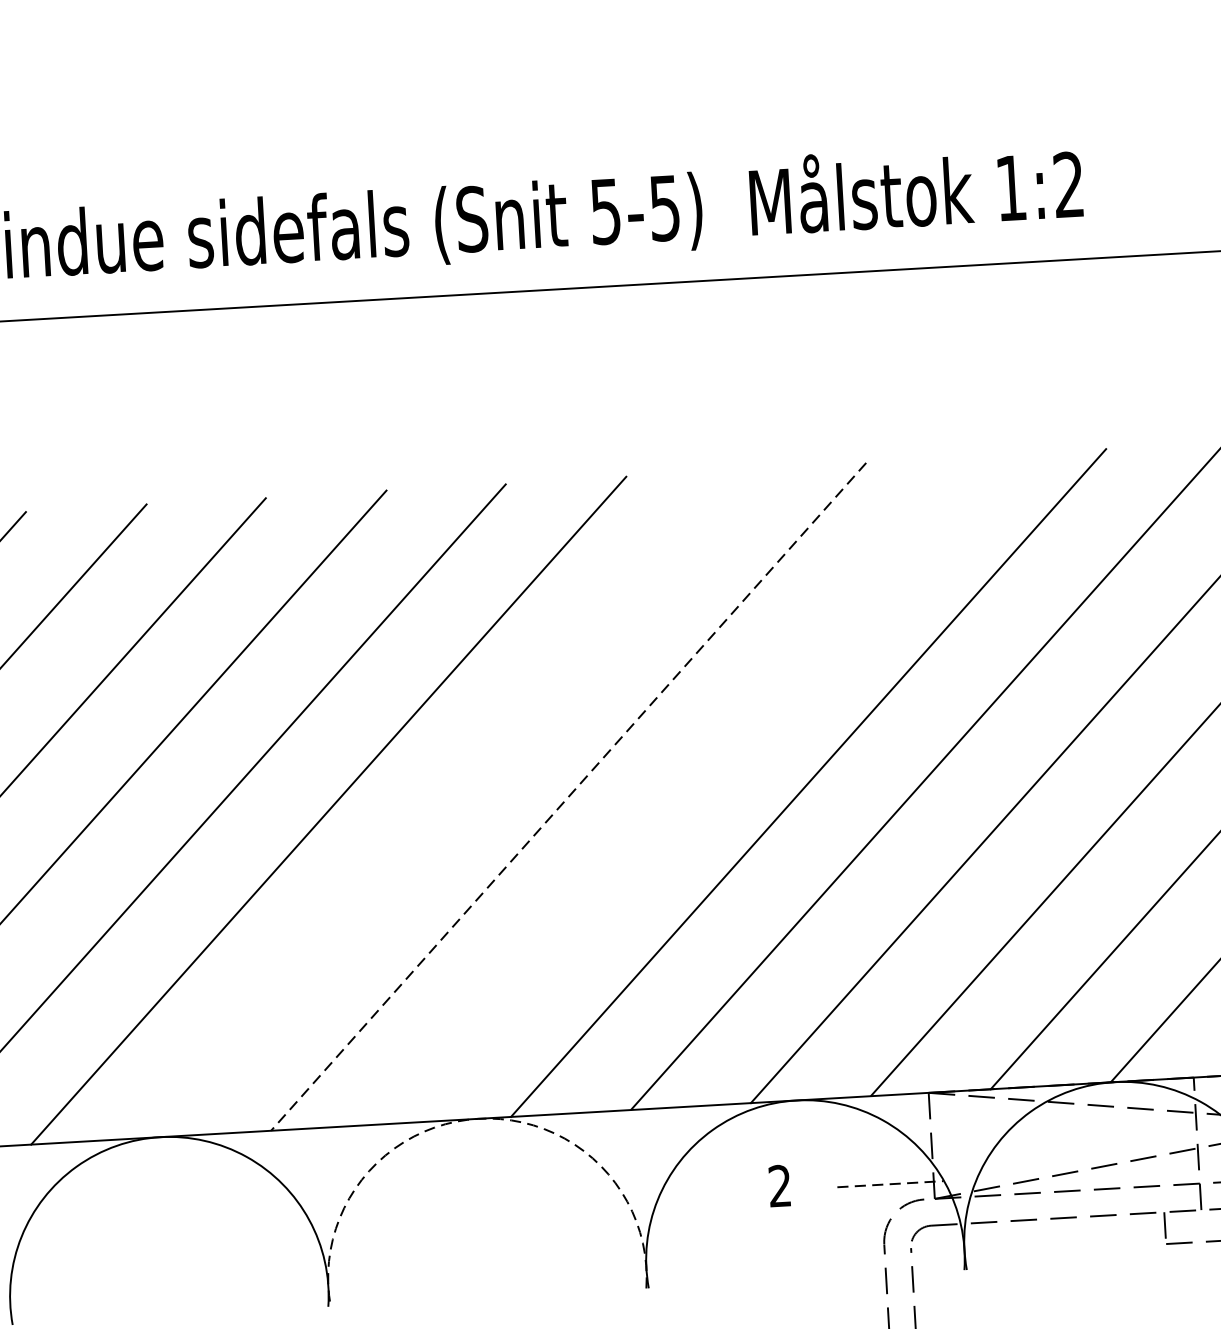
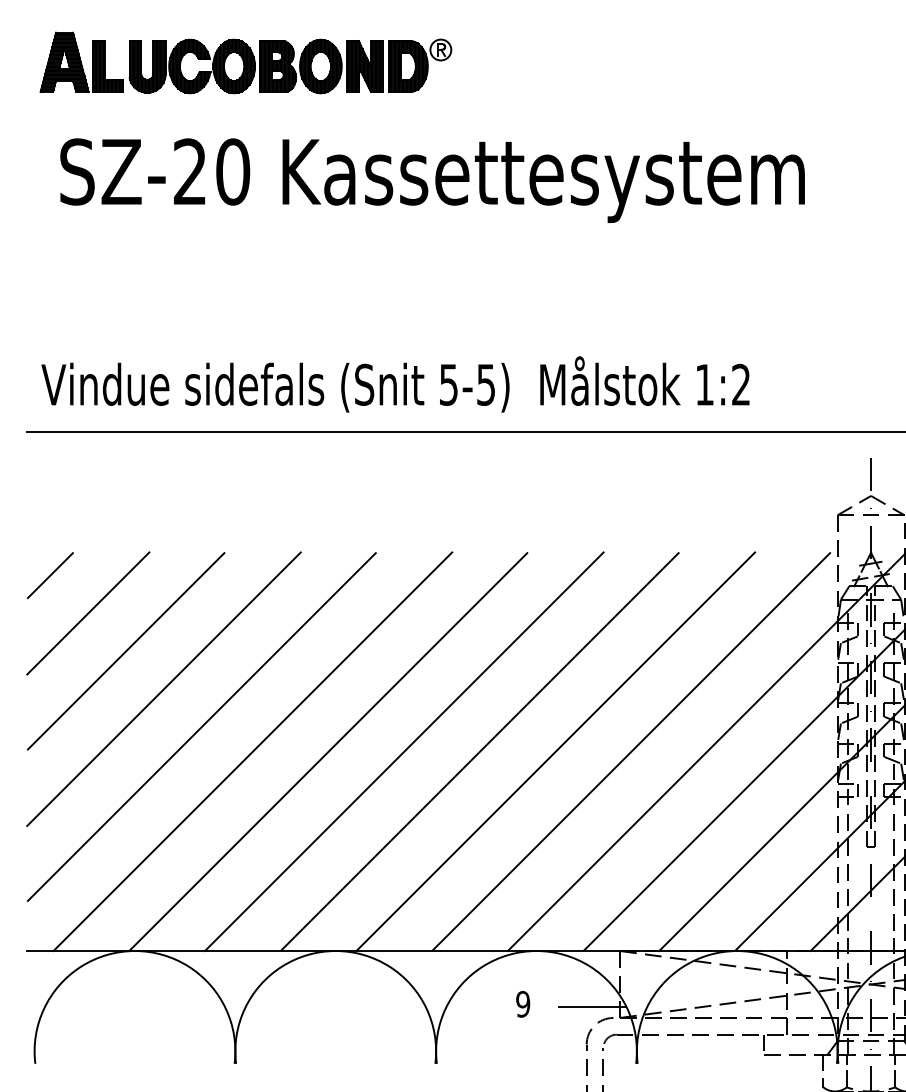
line: (687, 789) -> (479, 751), added
line: (568, 796) -> (404, 751), dashed -> solid
line: (448, 803) -> (328, 751), added
arc: (477, 1119) -> (335, 951), dashed -> solid
line: (891, 1184) -> (593, 1007), dashed -> solid
text: (780, 1186) -> (523, 1004), 2 -> 9

